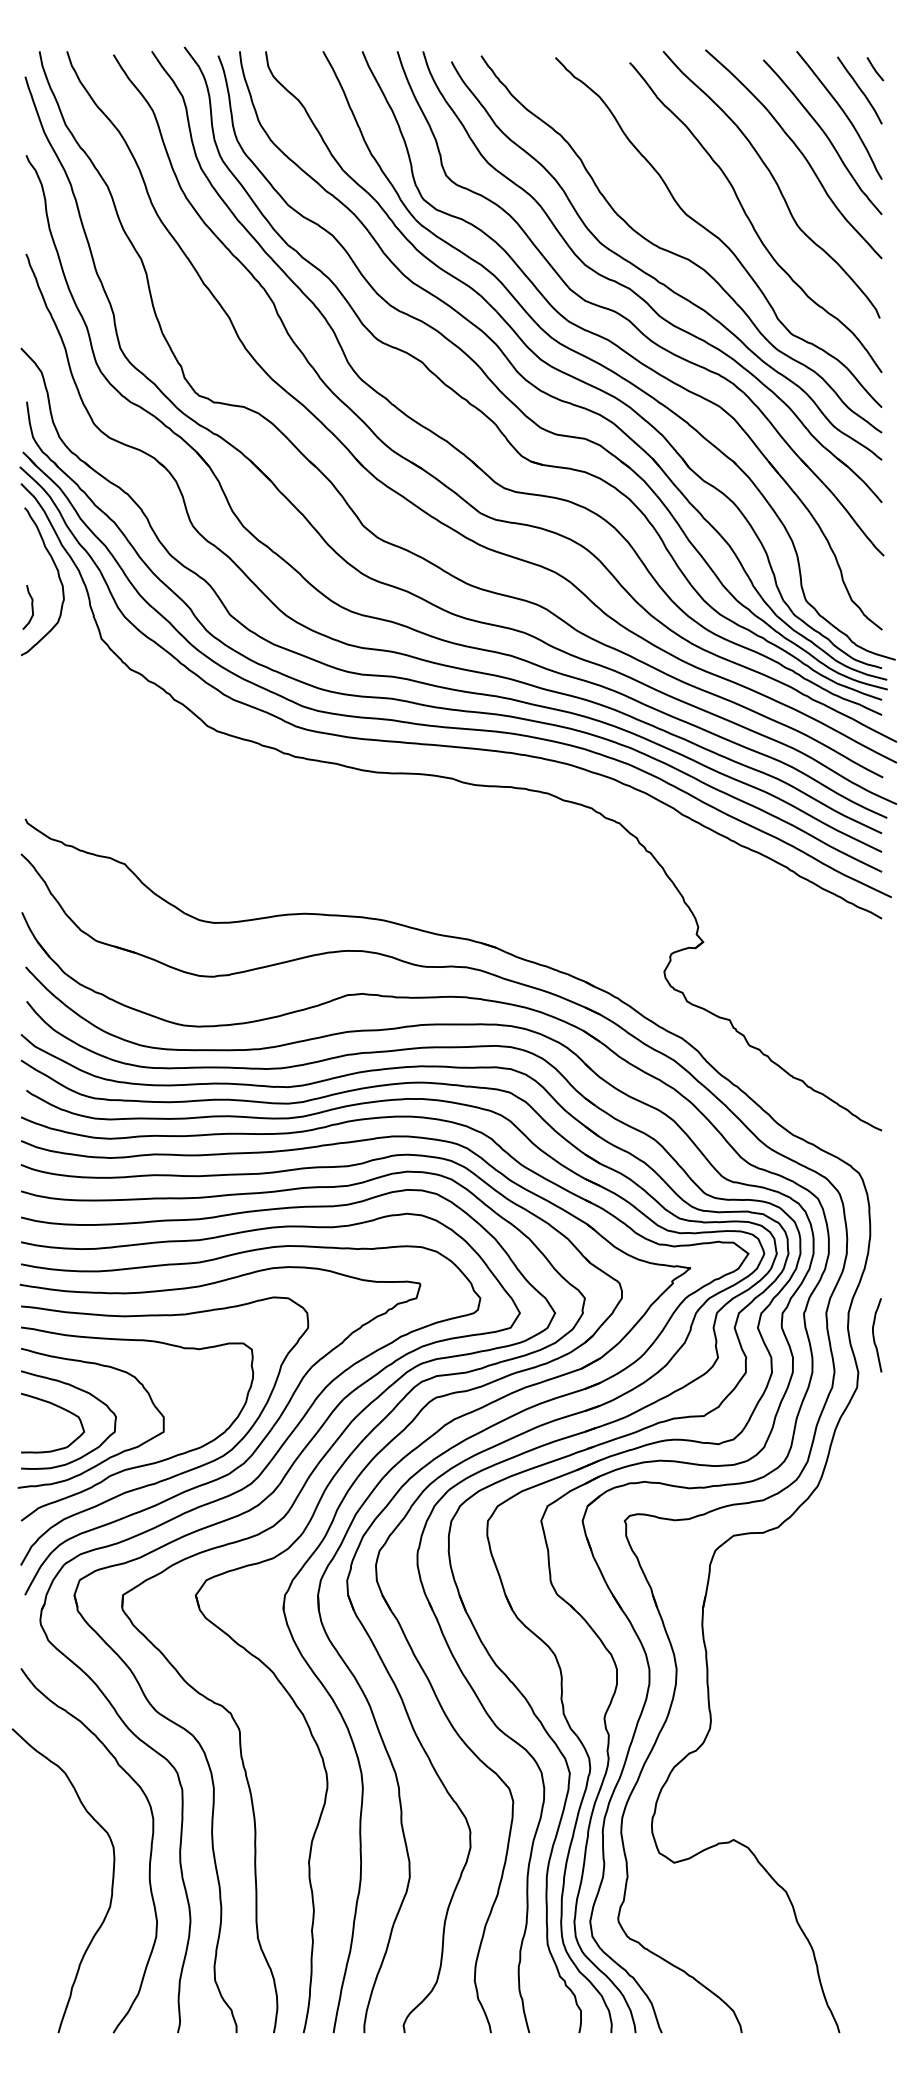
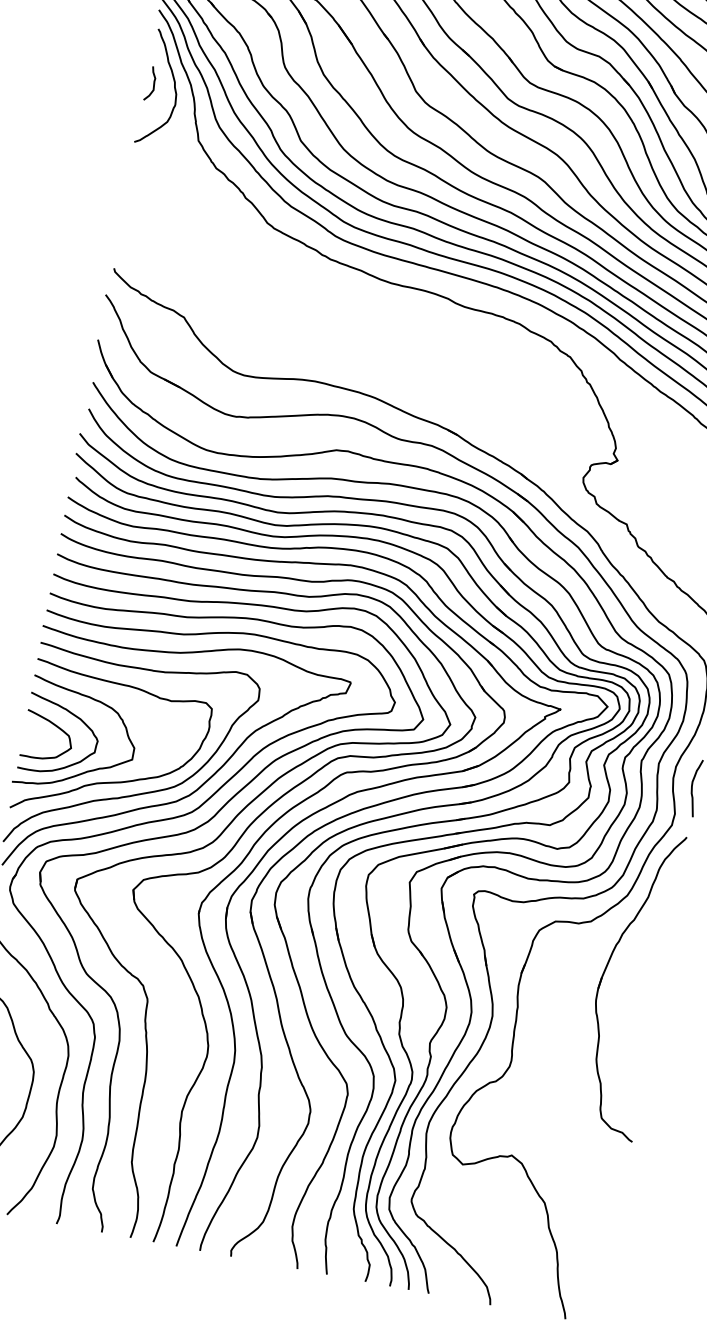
curve: (31, 607) -> (153, 84), moved
part: (807, 1589) -> (604, 973), added

